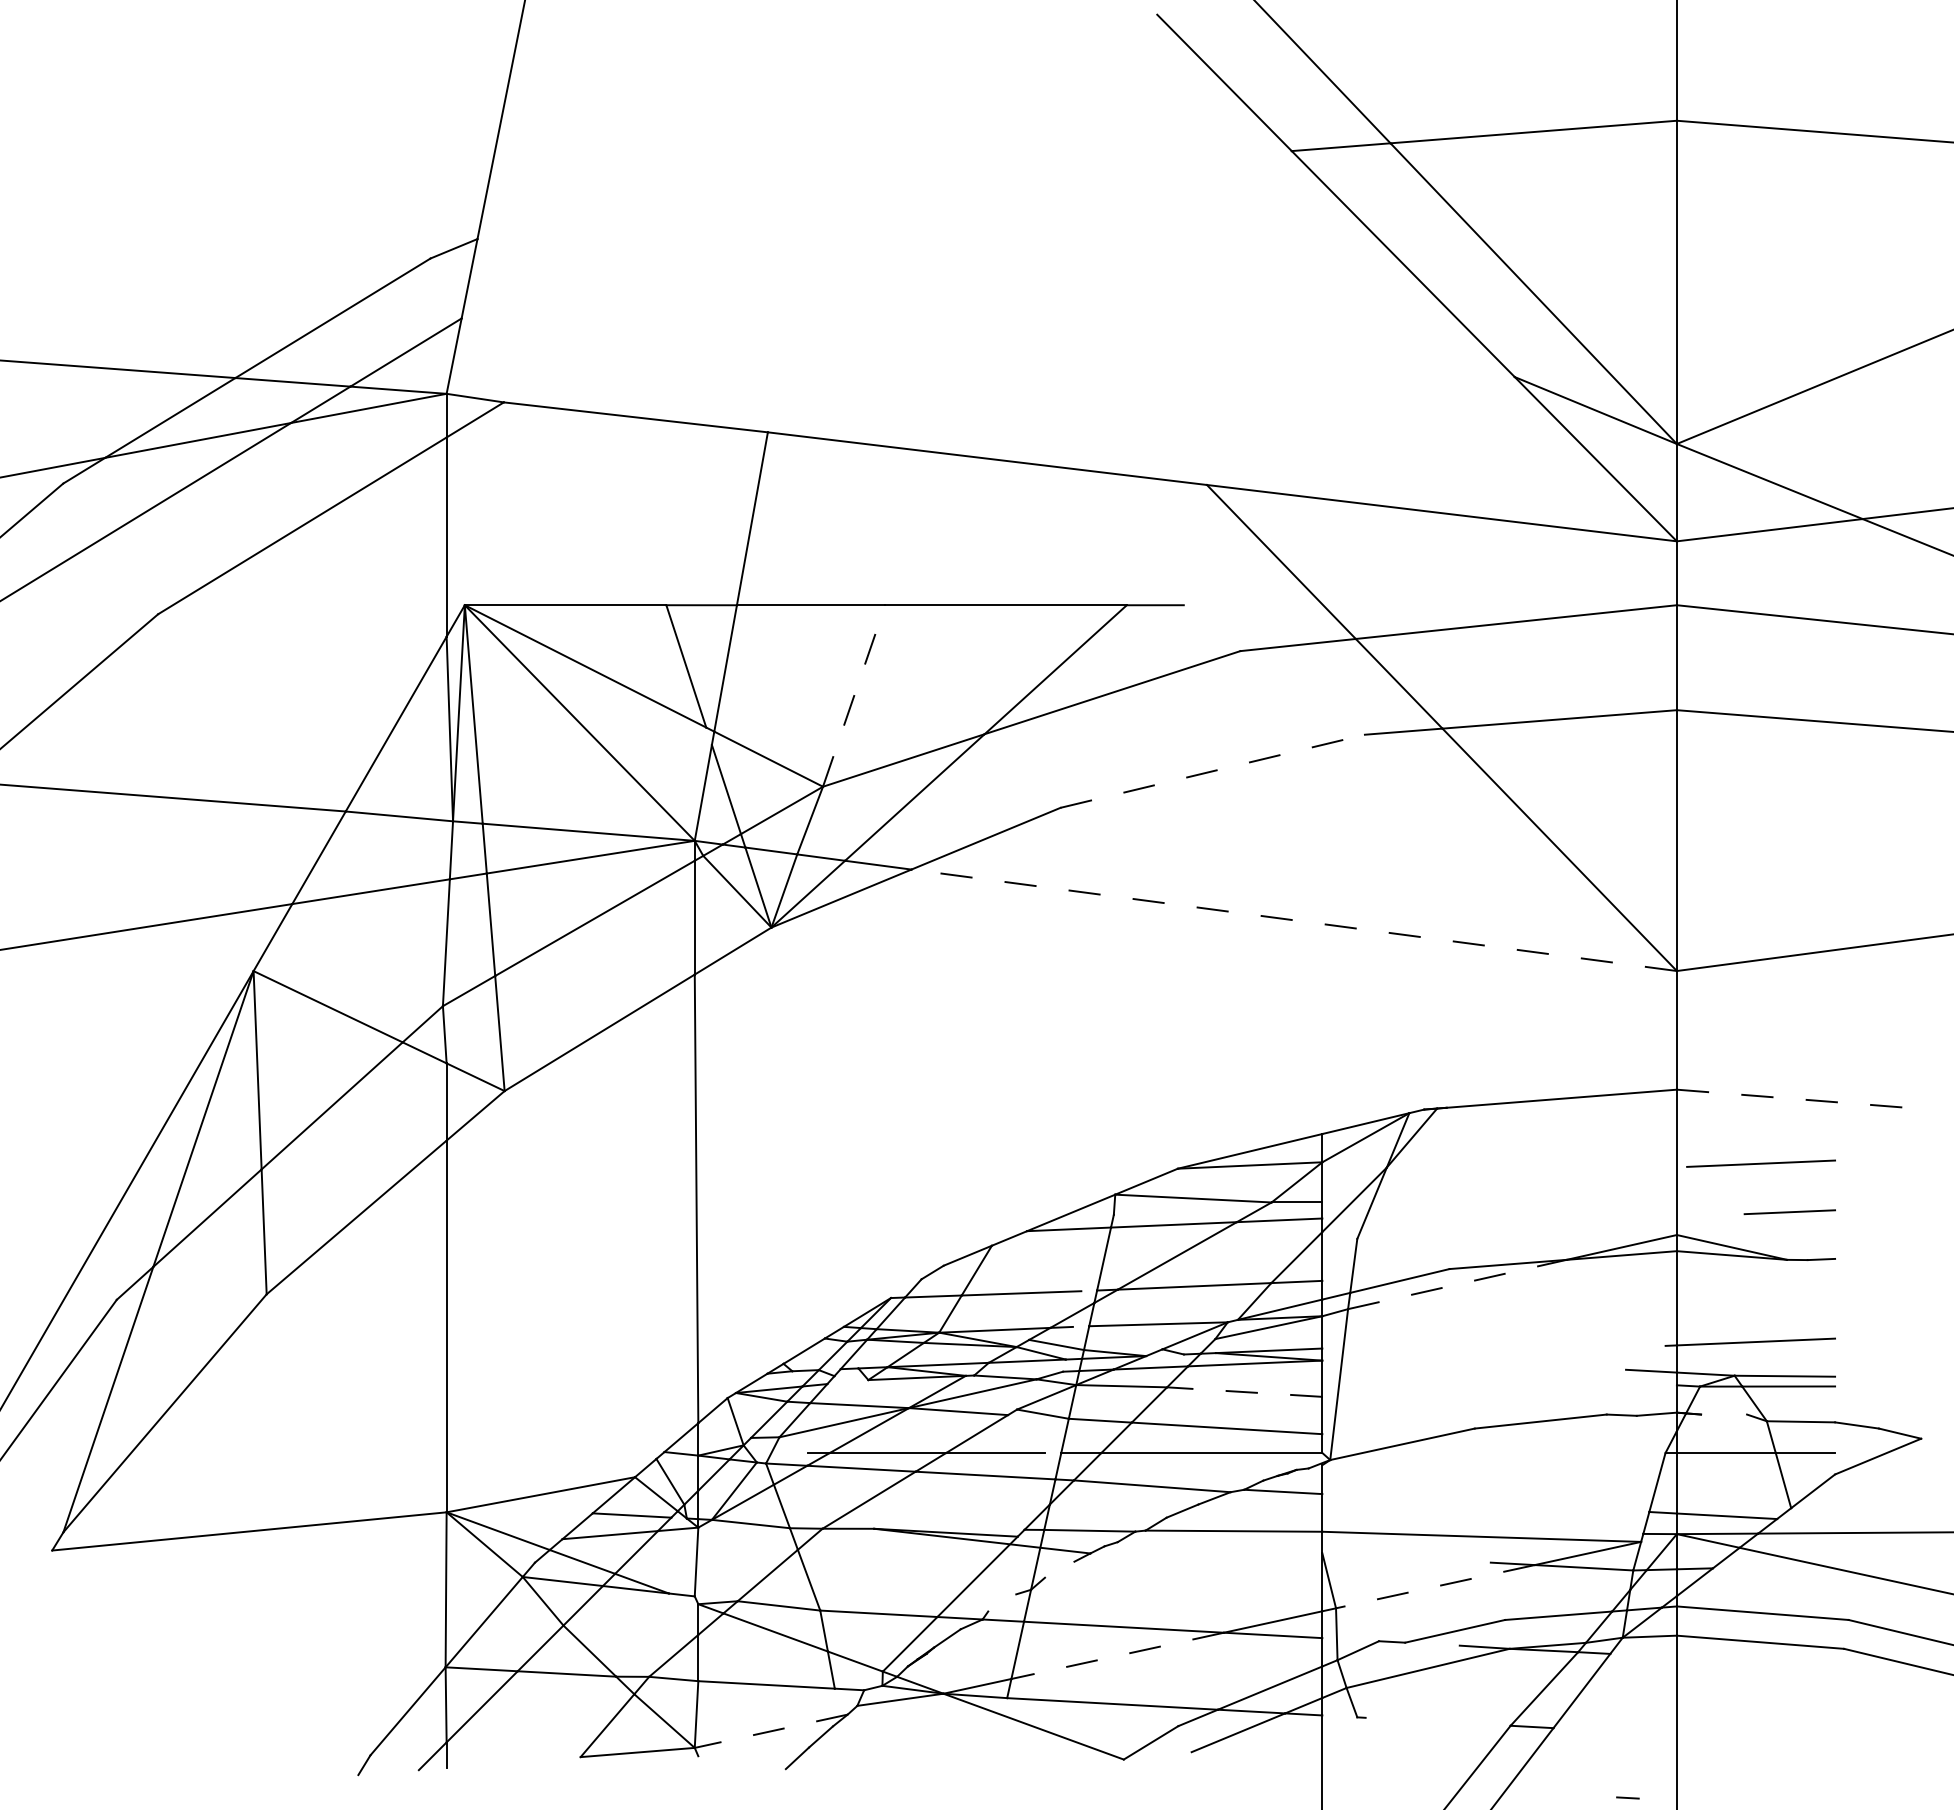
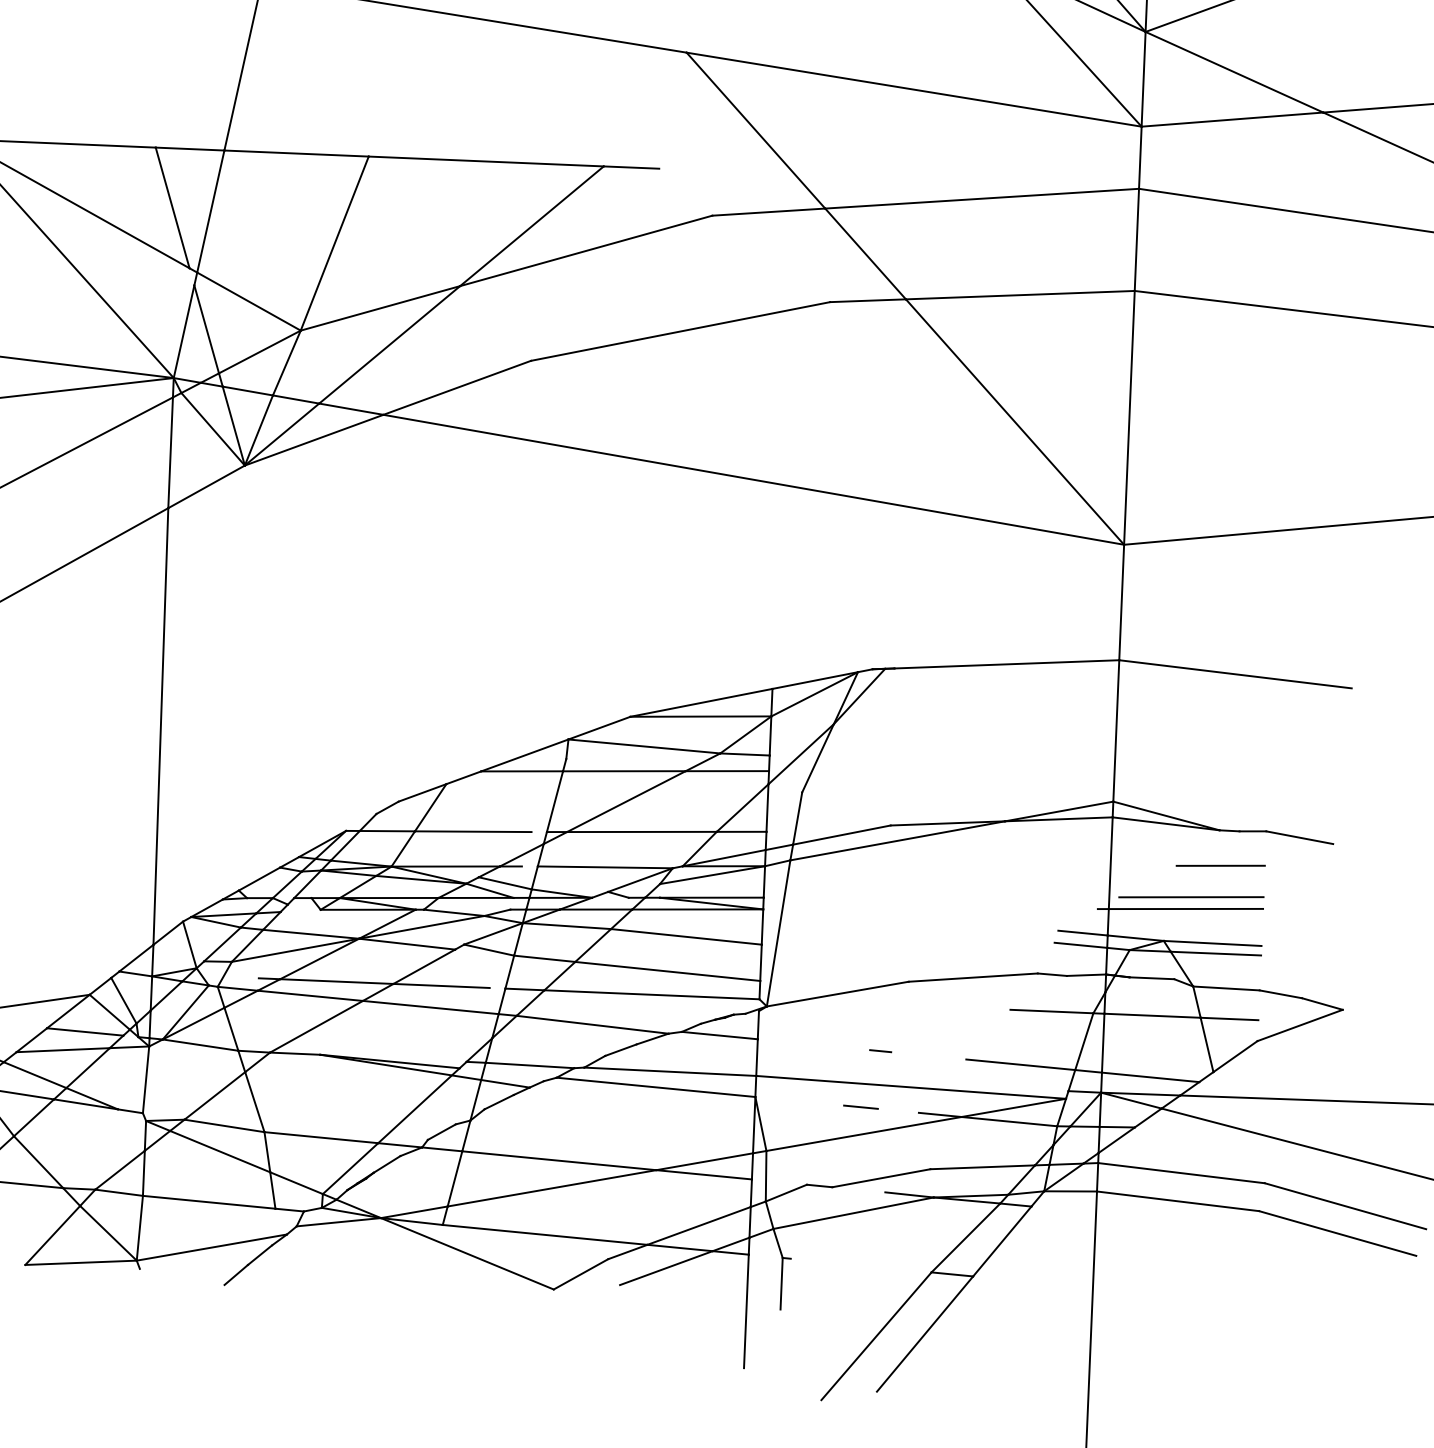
line: (854, 696) -> (335, 244), dashed -> solid
line: (1213, 771) -> (681, 331), dashed -> solid
line: (1293, 920) -> (753, 479), dashed -> solid
line: (1797, 1099) -> (1236, 674), dashed -> solid
line: (1760, 1163) -> (1190, 896), moved
line: (1789, 1212) -> (1220, 866), moved
line: (1869, 1263) -> (1299, 837), added
line: (1457, 1284) -> (897, 840), dashed -> solid
line: (1649, 1383) -> (1080, 945), added
line: (1244, 1392) -> (686, 937), dashed -> solid
line: (1724, 1414) -> (1152, 978), added
line: (1622, 1453) -> (1051, 1012), added
line: (1593, 1508) -> (1021, 1064), added
line: (1219, 1547) -> (655, 1087), added
line: (1430, 1559) -> (860, 1107), added
line: (1059, 1569) -> (498, 1101), added
line: (1435, 1586) -> (864, 1133), dashed -> solid
line: (1002, 1602) -> (442, 1131), added
line: (1117, 1655) -> (551, 1187), dashed -> solid
line: (770, 1731) -> (211, 1247), dashed -> solid
line: (1357, 1743) -> (781, 1283), added
line: (1627, 1797) -> (880, 1050), moved

